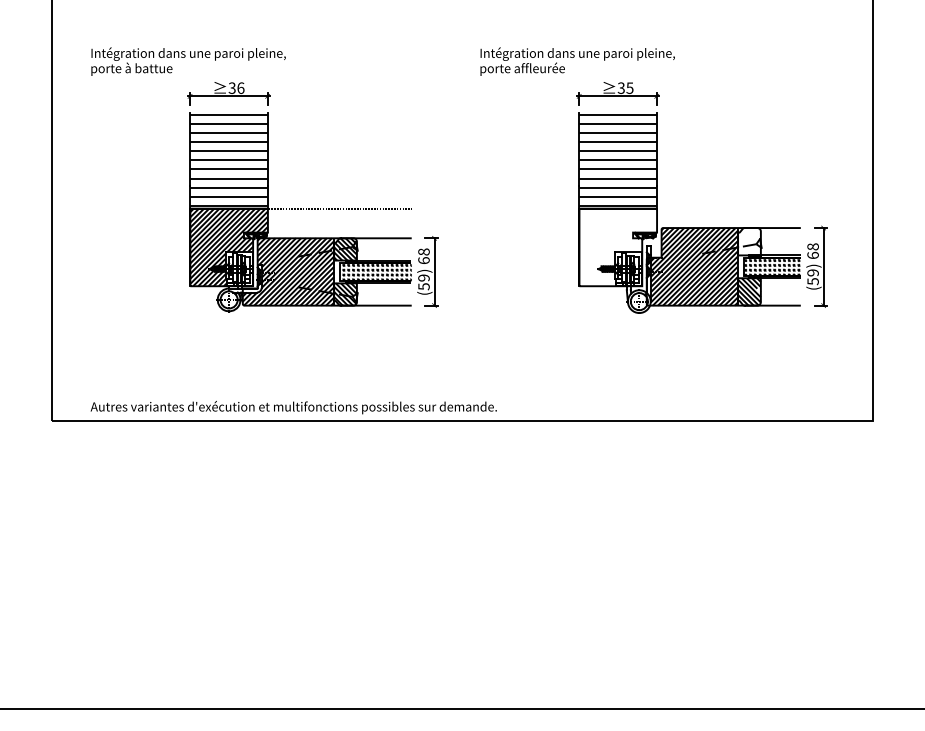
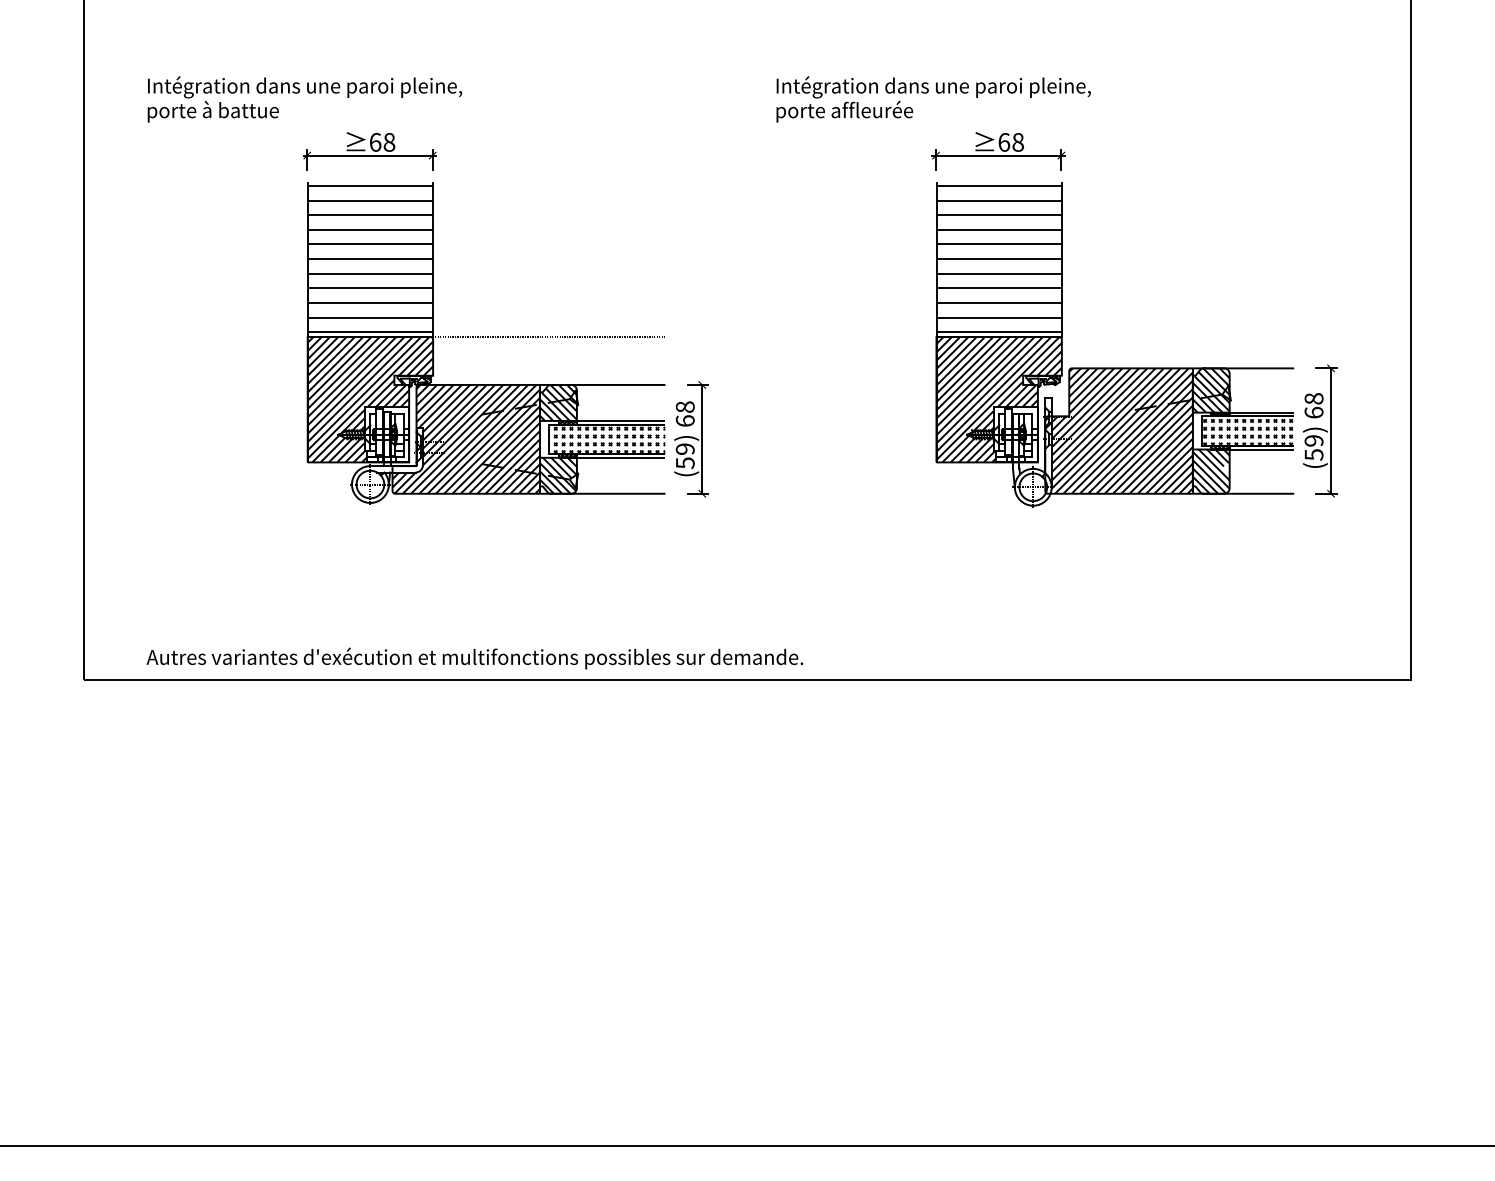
text: (236, 87) -> (382, 141), 36 -> 68
text: (625, 87) -> (1010, 141), 35 -> 68
hatch: (749, 241) -> (1211, 390), added
hatch: (618, 247) -> (999, 399), added

